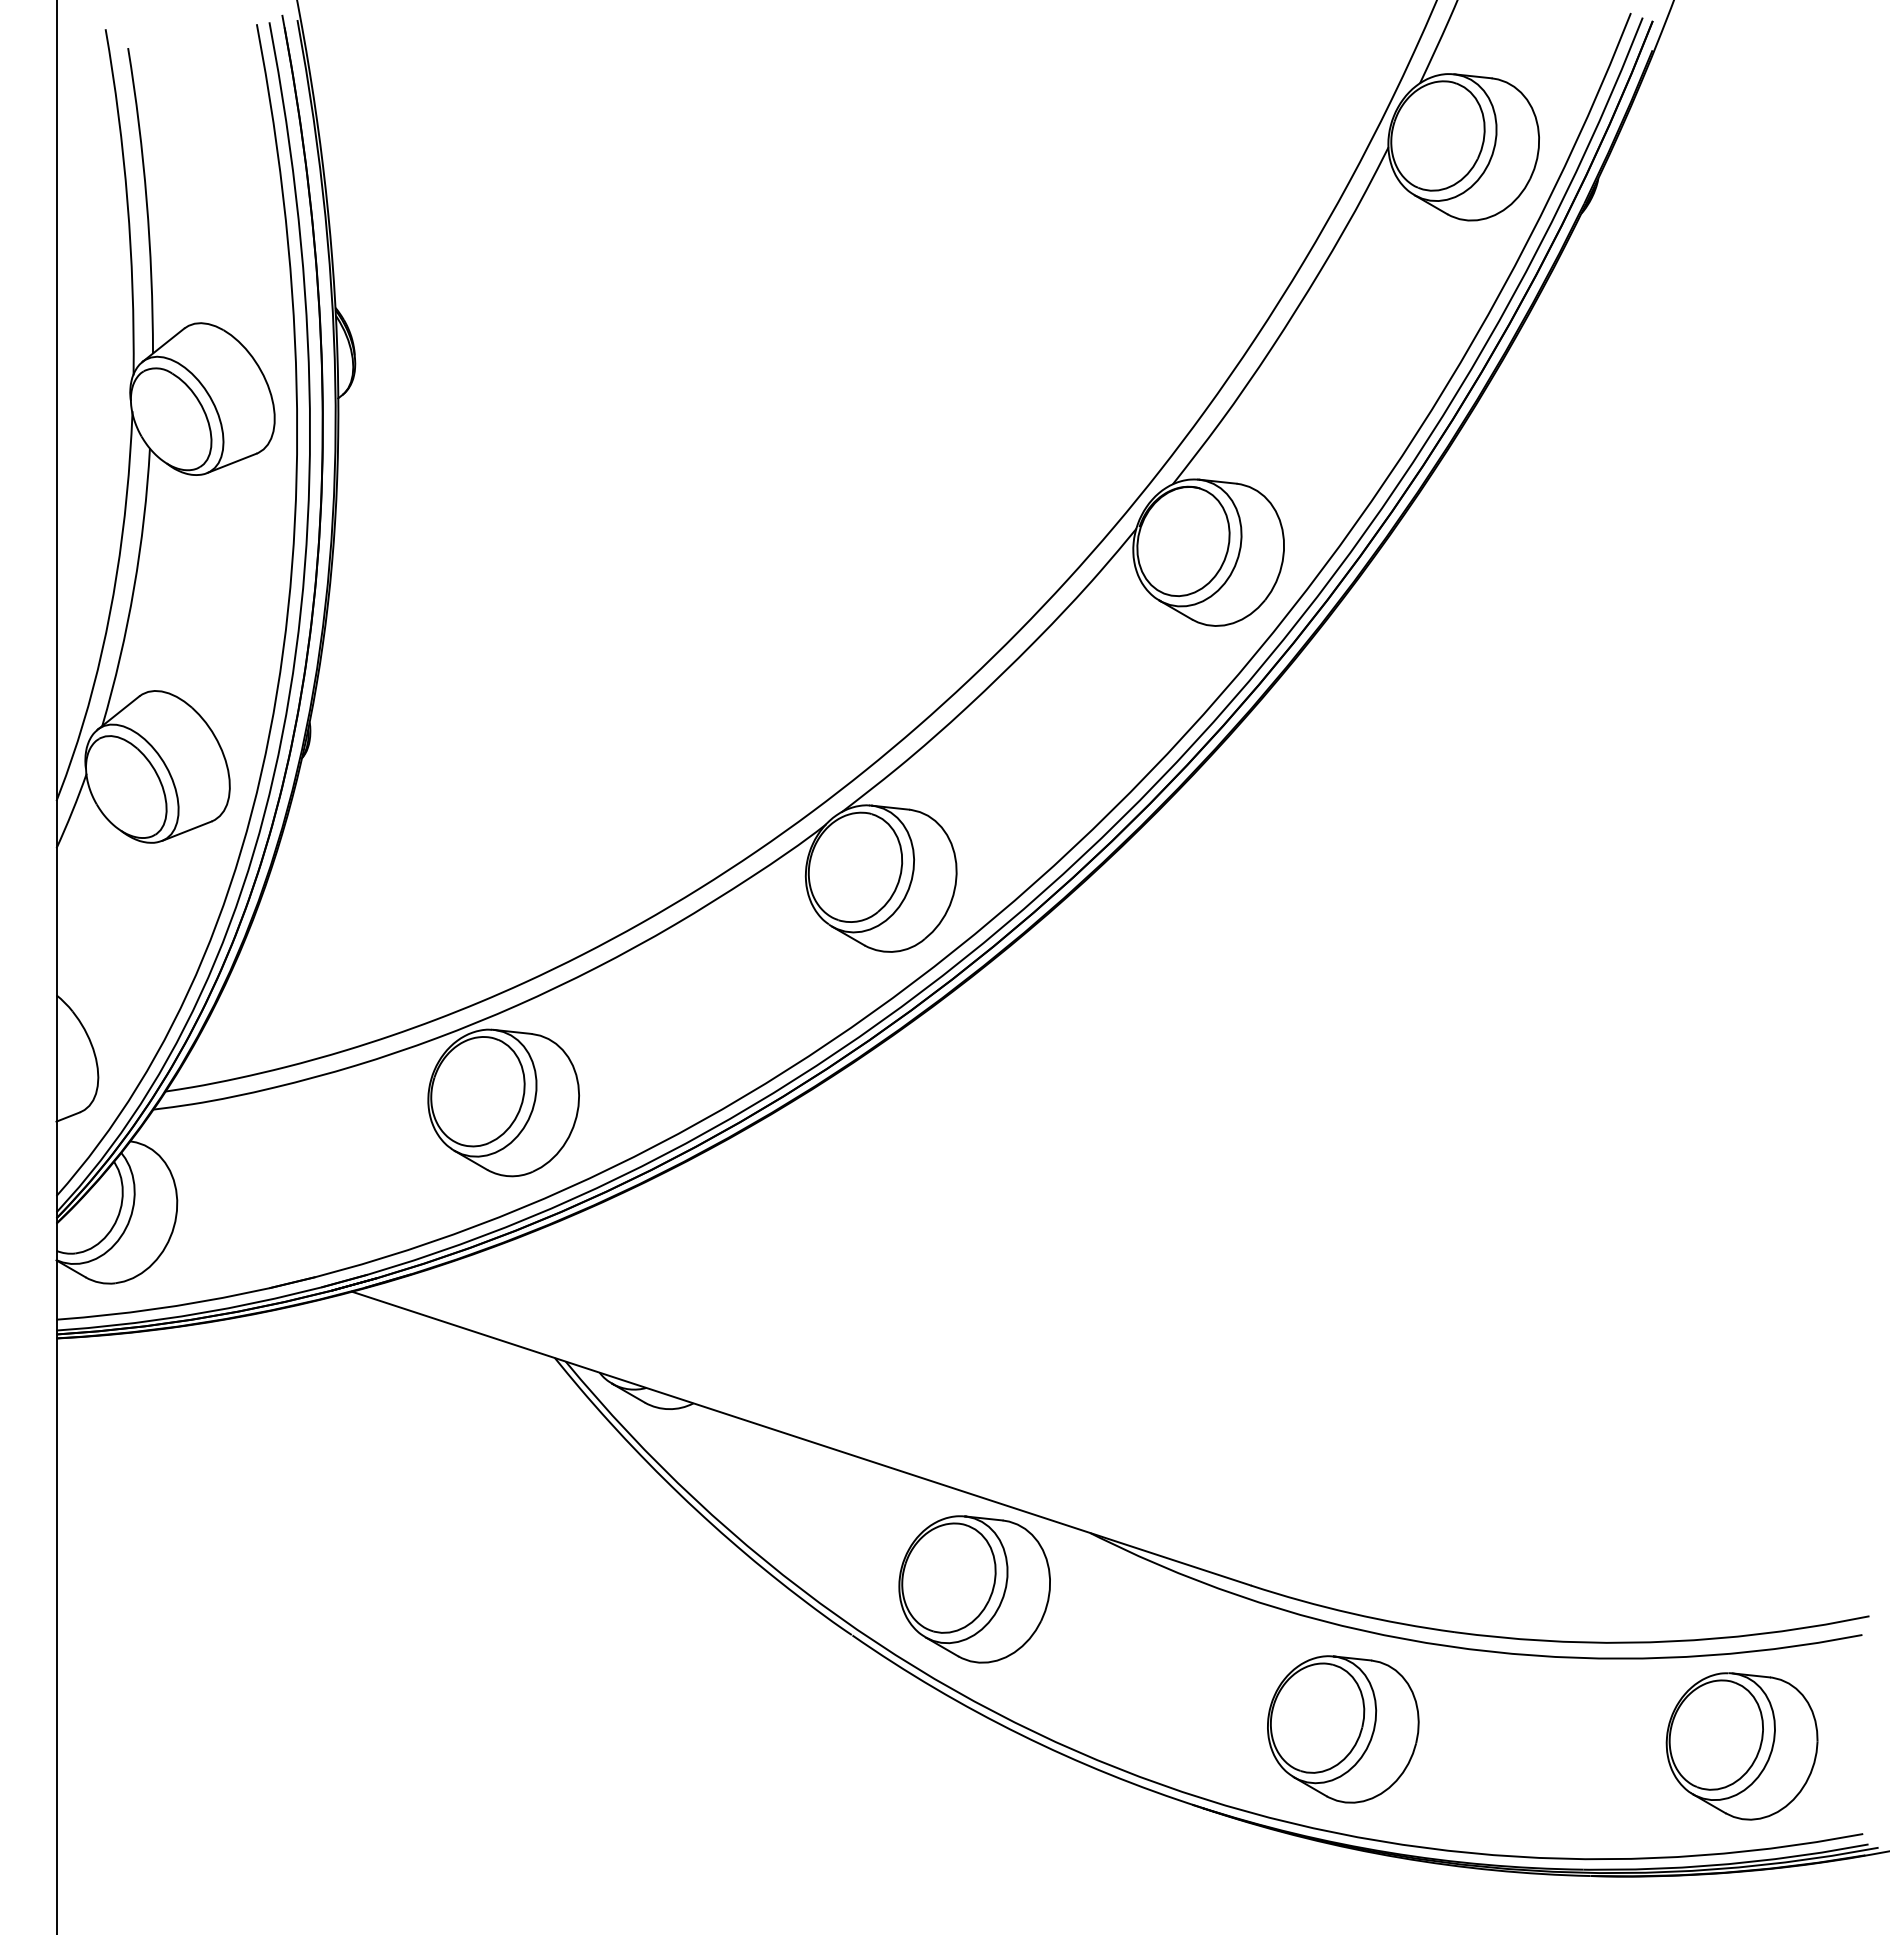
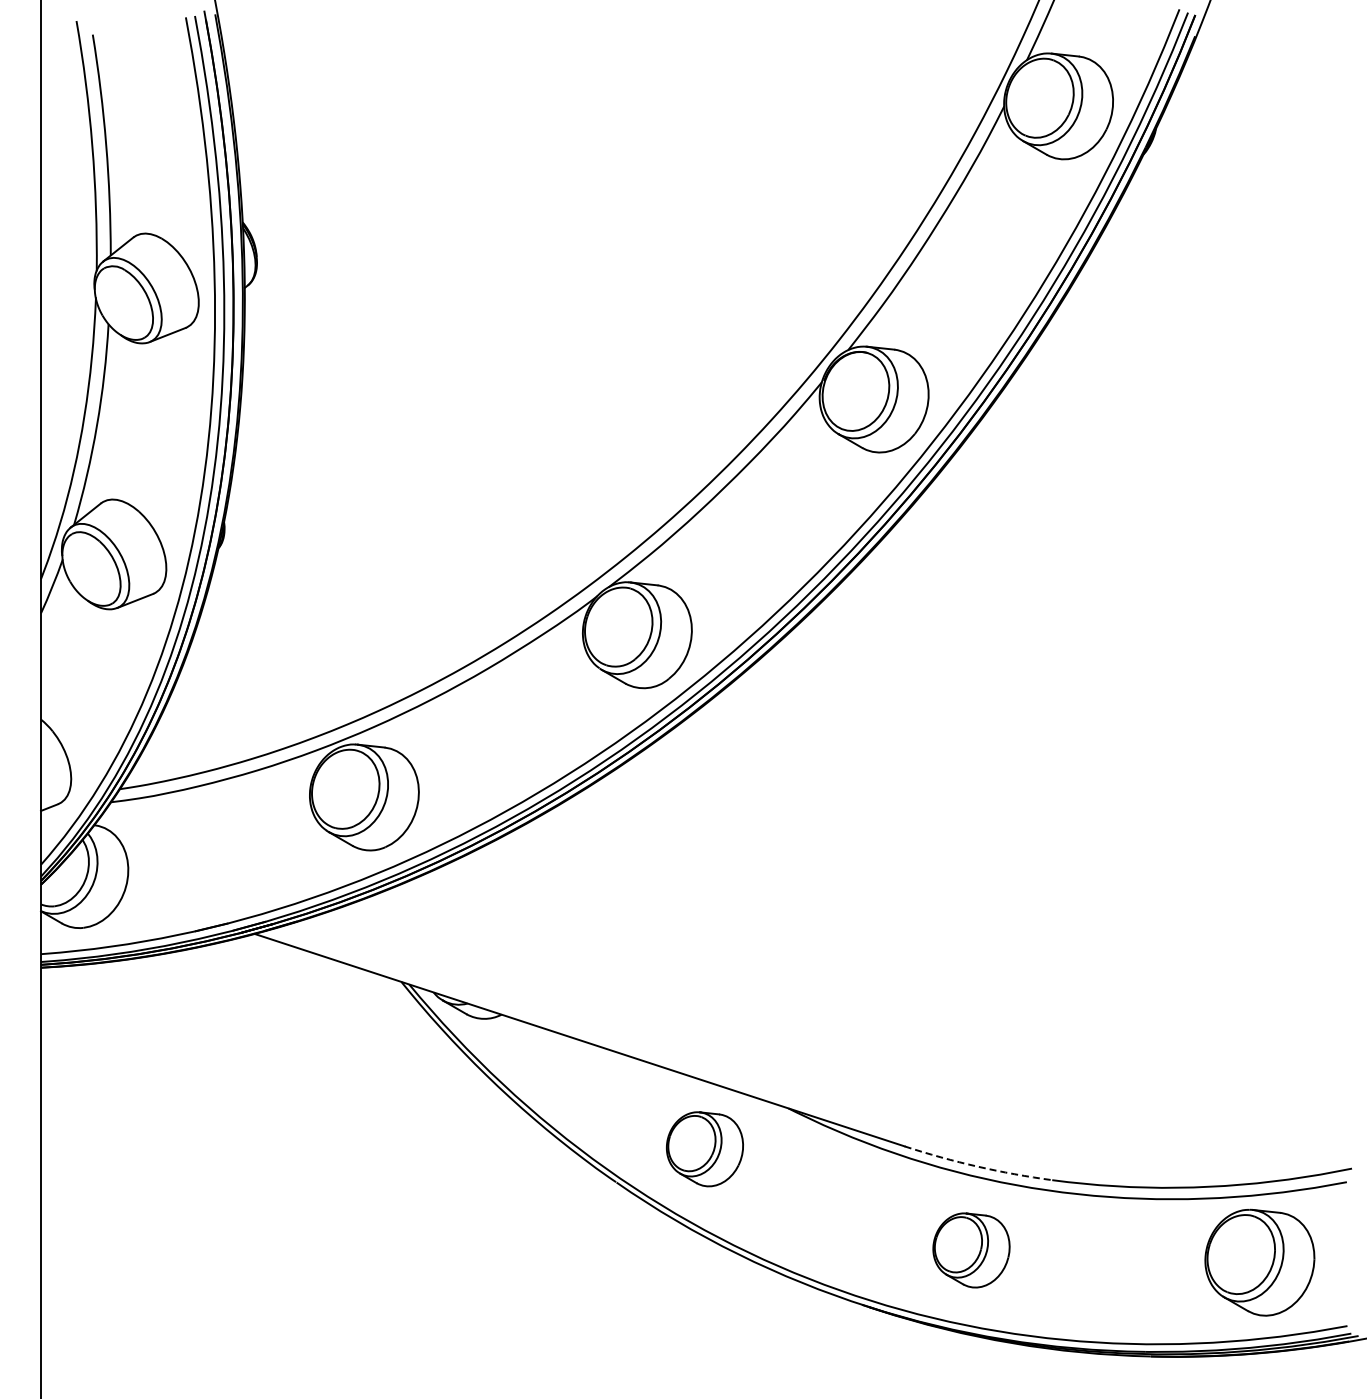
part: (974, 1589) -> (704, 1149), size x0.7
arc: (1351, 1613) -> (977, 1166), solid -> dashed
part: (1343, 1729) -> (971, 1250), size x0.7

